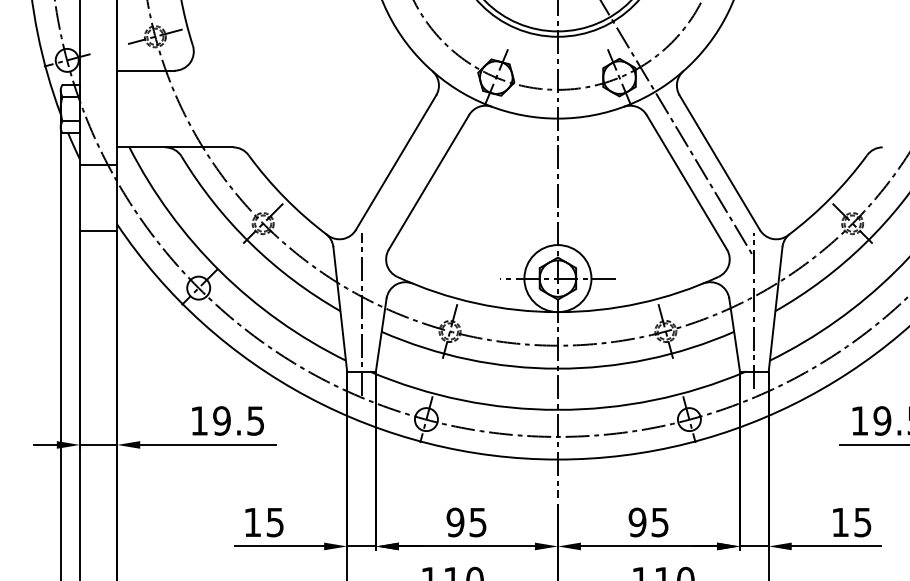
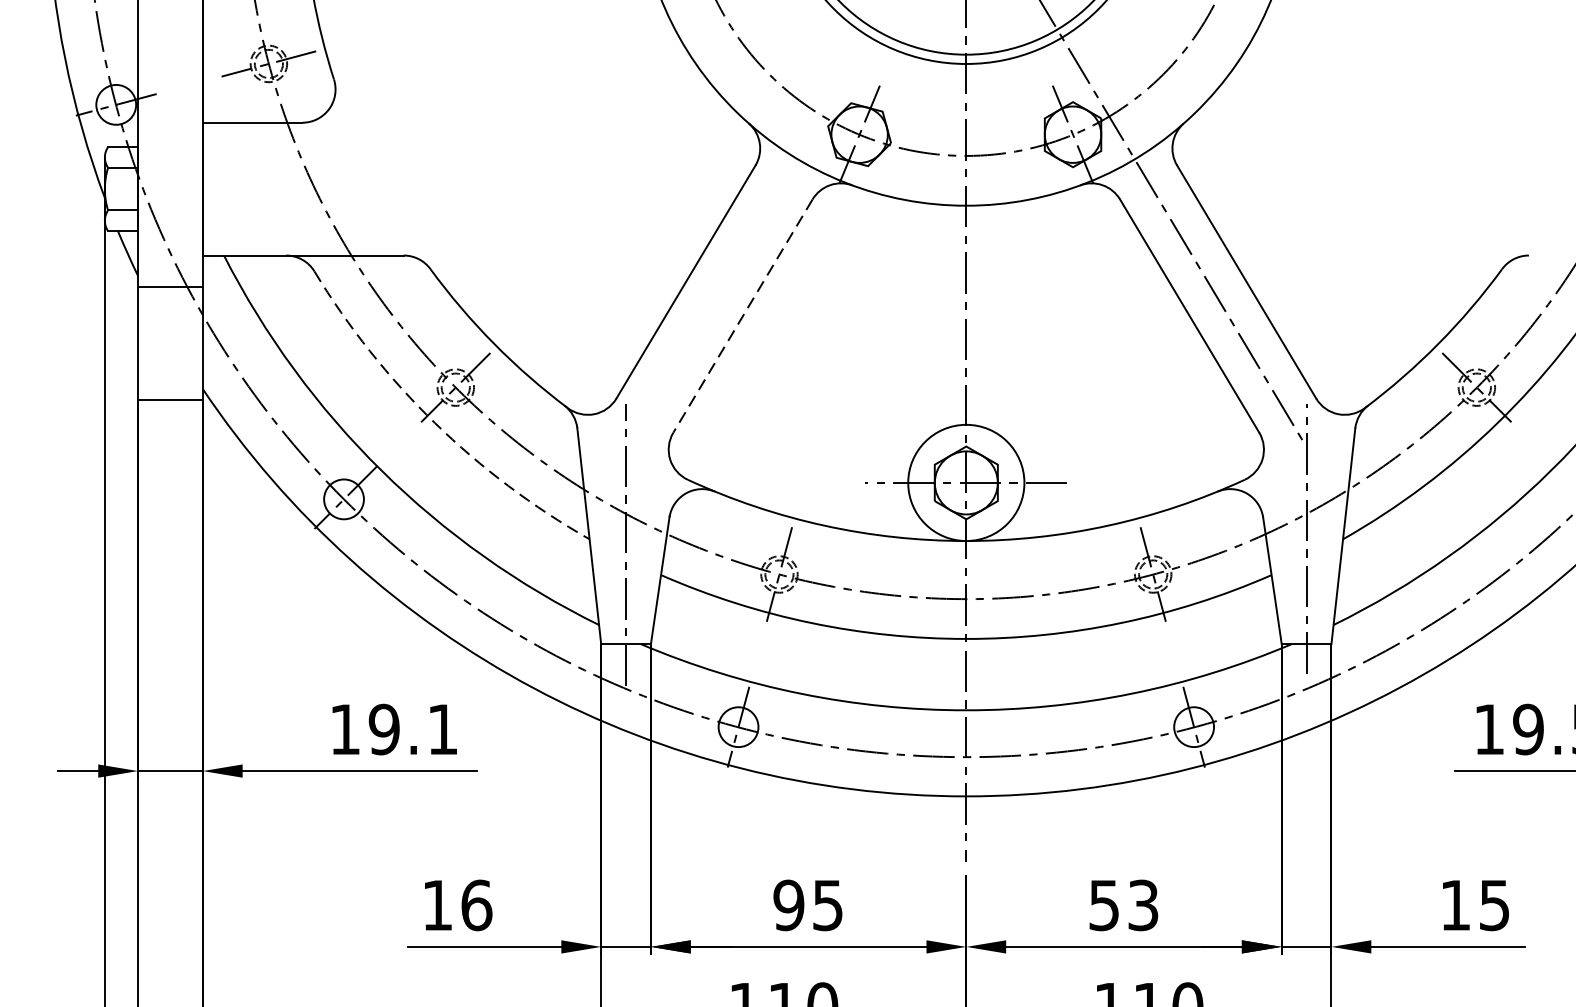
line: (428, 182) -> (742, 316), solid -> dashed
arc: (251, 244) -> (435, 423), solid -> dashed
text: (255, 420) -> (442, 728), 19.5 -> 19.1
text: (275, 522) -> (477, 905), 15 -> 16
text: (648, 522) -> (1123, 905), 95 -> 53

